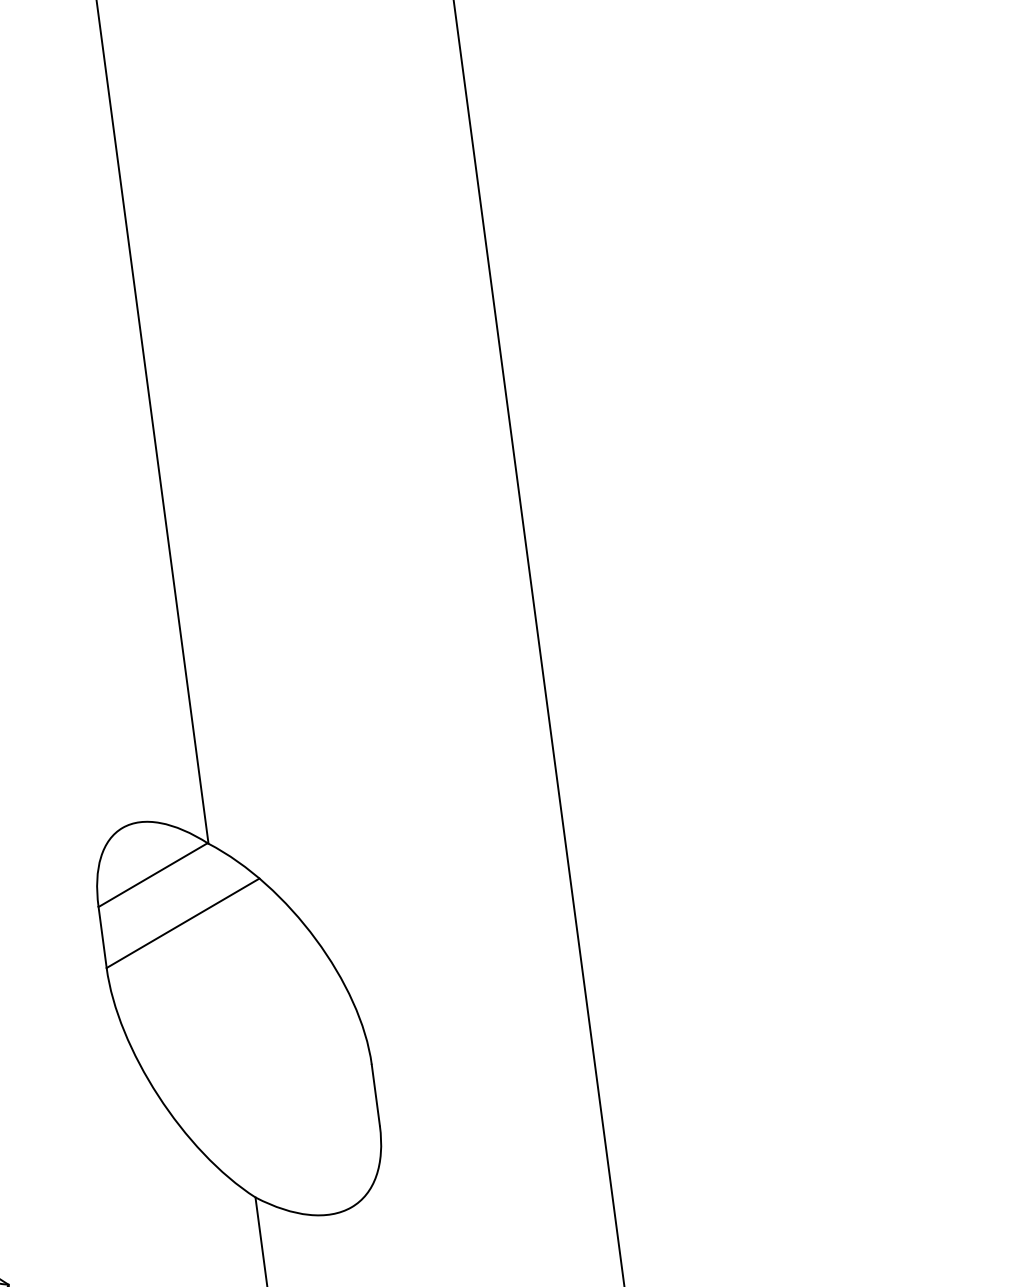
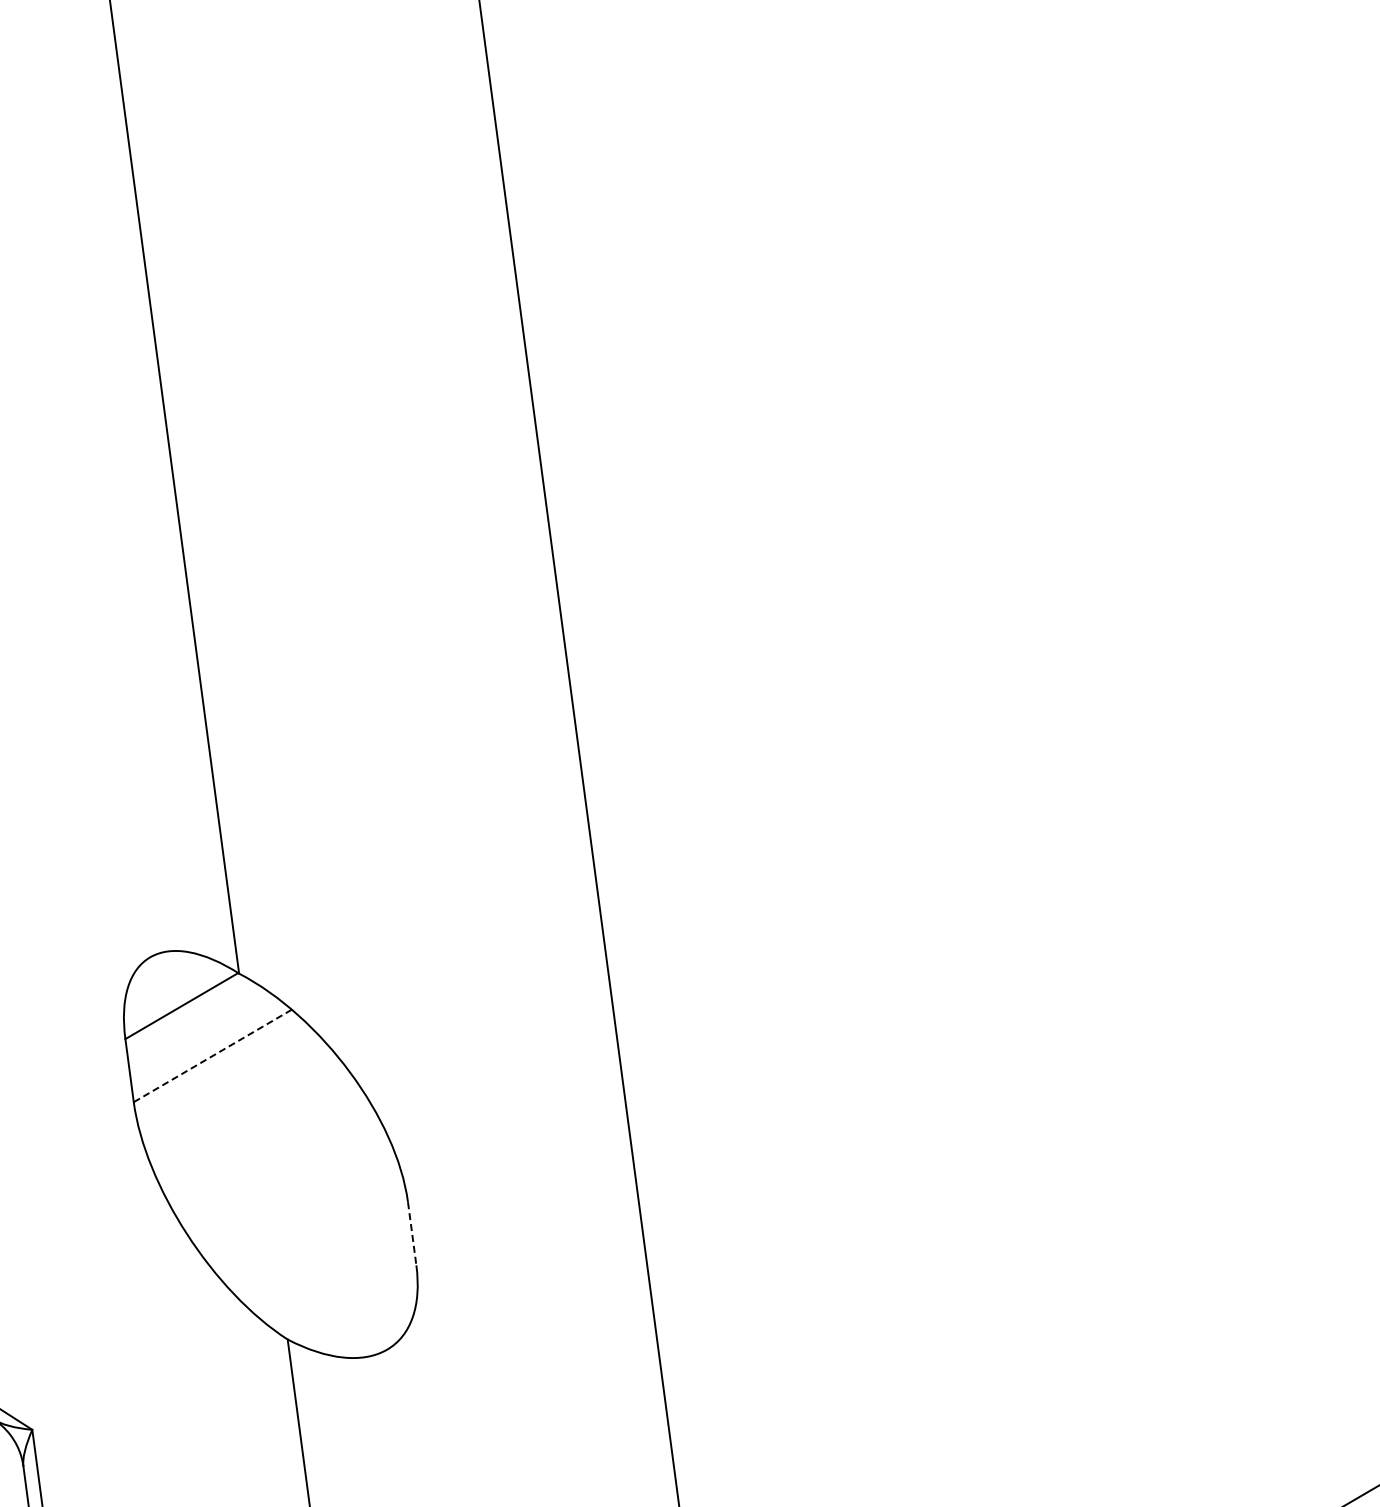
line: (182, 922) -> (212, 1055), solid -> dashed
line: (376, 1094) -> (412, 1233), solid -> dashed

